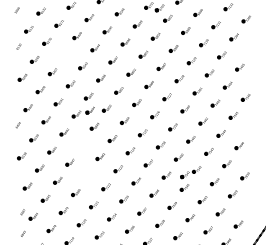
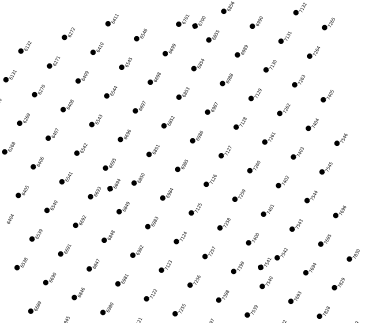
part: (64, 54) -> (66, 106), added
part: (81, 144) -> (106, 236), added
part: (87, 175) -> (120, 281), added

